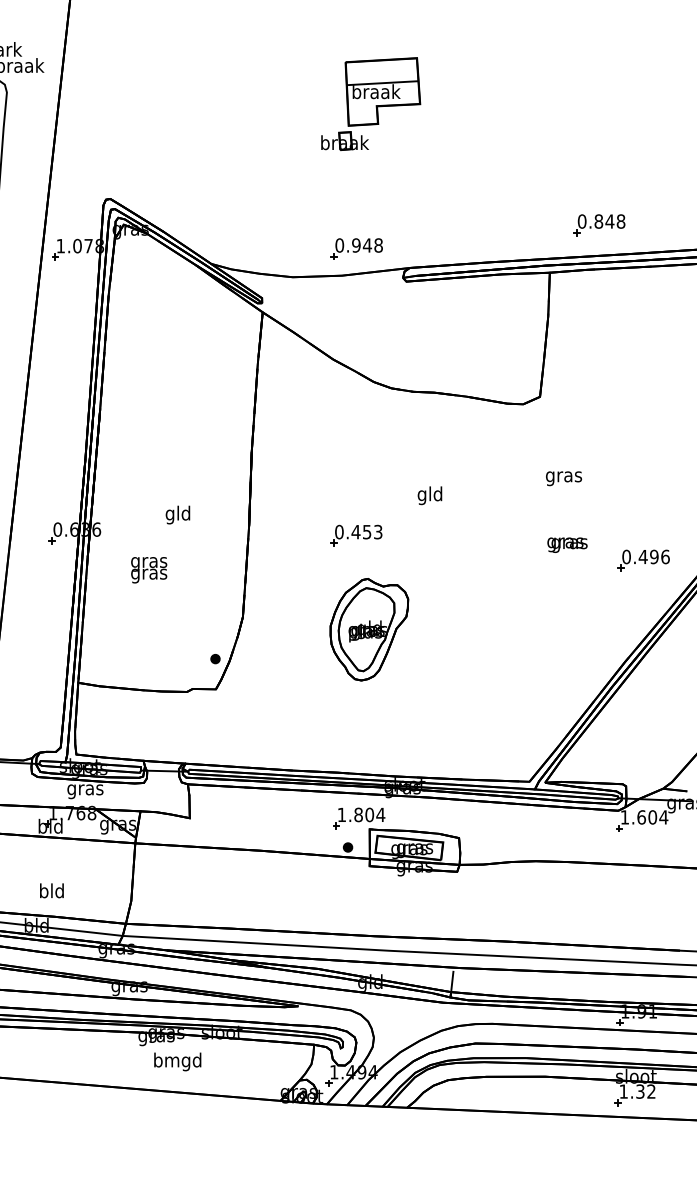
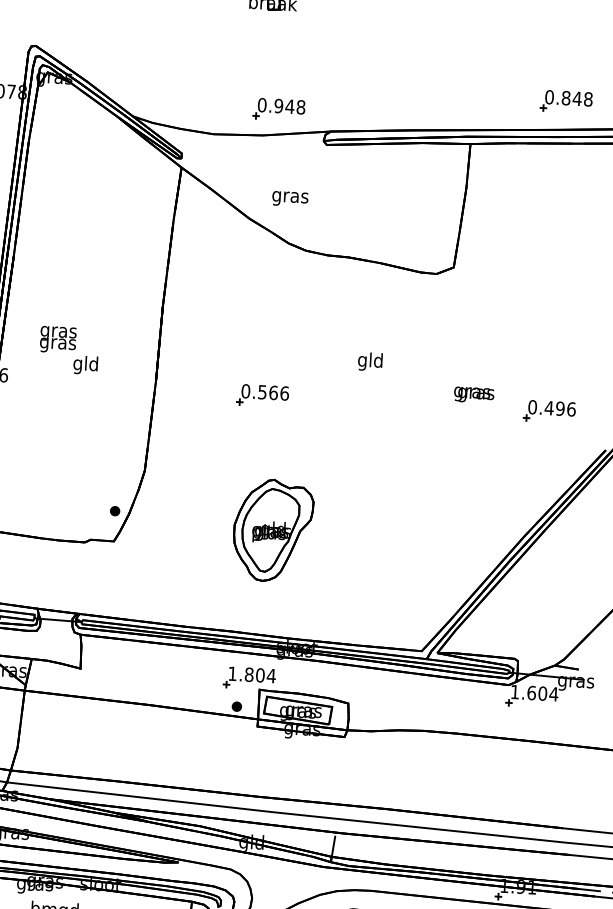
part: (599, 225) -> (566, 102), moved
text: (564, 478) -> (290, 198), moved
text: (429, 495) -> (369, 361), moved
text: (366, 531) -> (272, 392), 0.453 -> 0.566
text: (567, 544) -> (474, 394), moved
part: (643, 560) -> (549, 411), moved
text: (149, 570) -> (58, 340), moved
part: (369, 629) -> (273, 530), moved

